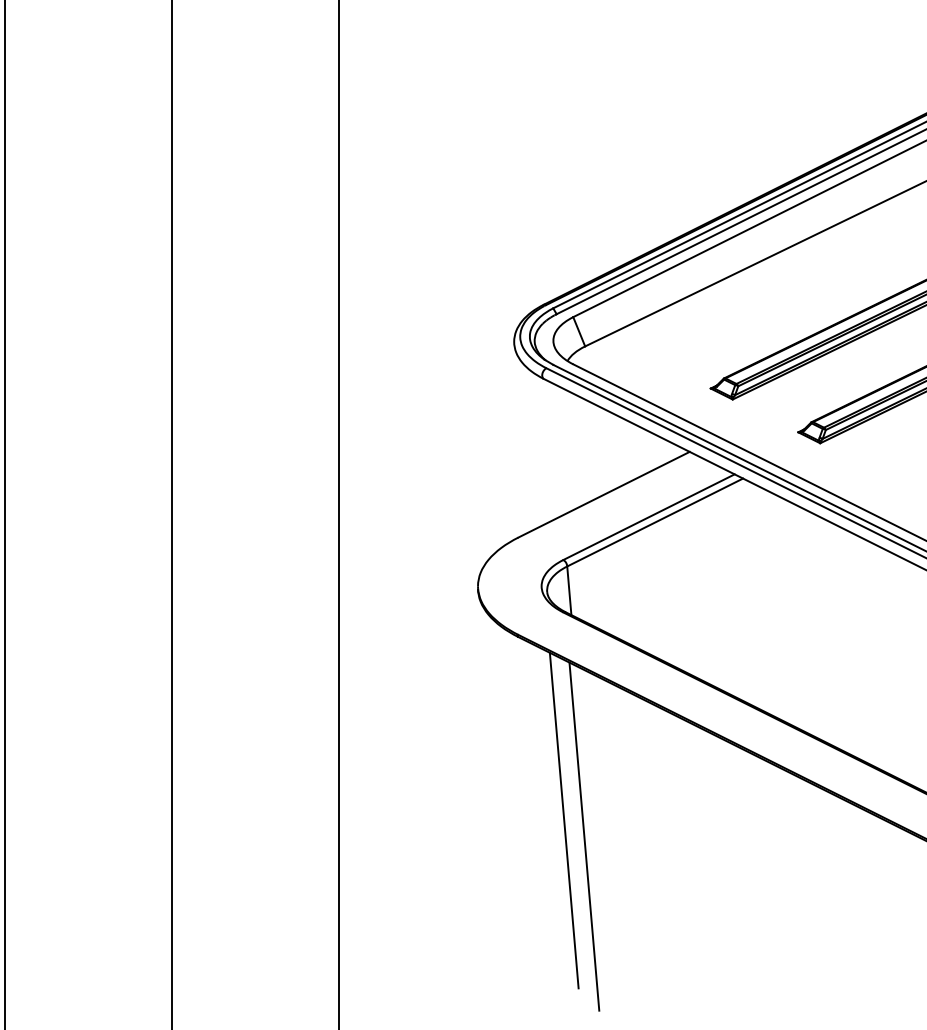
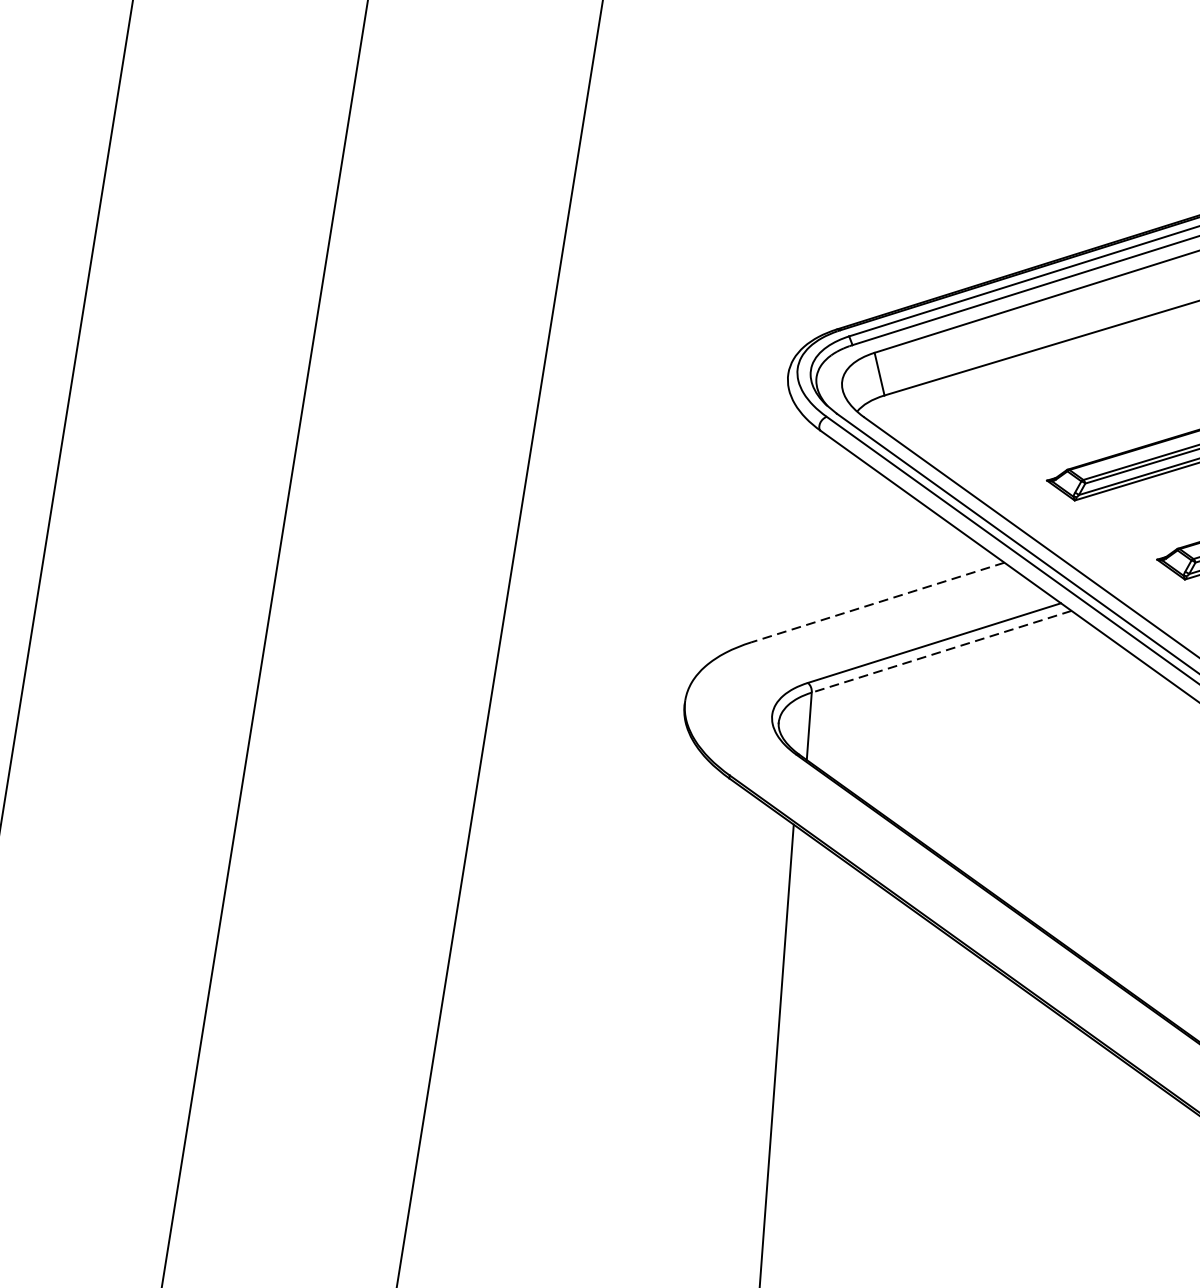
line: (604, 494) -> (878, 602), solid -> dashed
line: (654, 522) -> (940, 651), solid -> dashed
line: (563, 820) -> (750, 1039), removed

